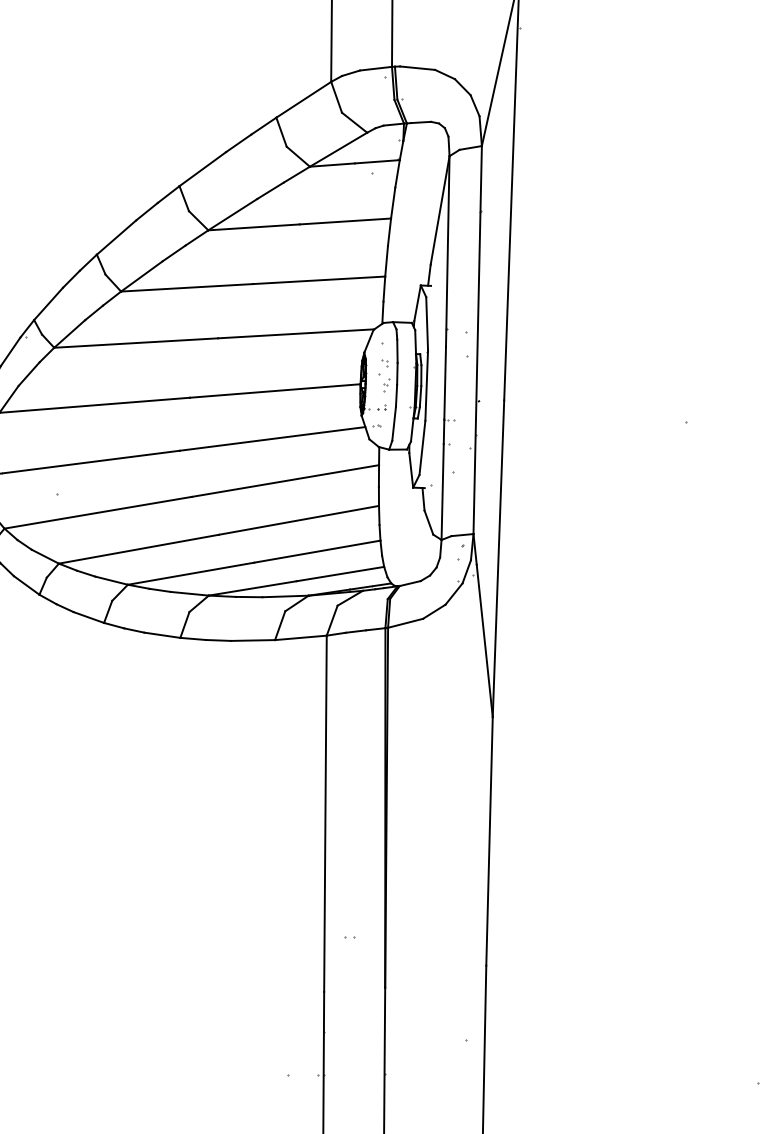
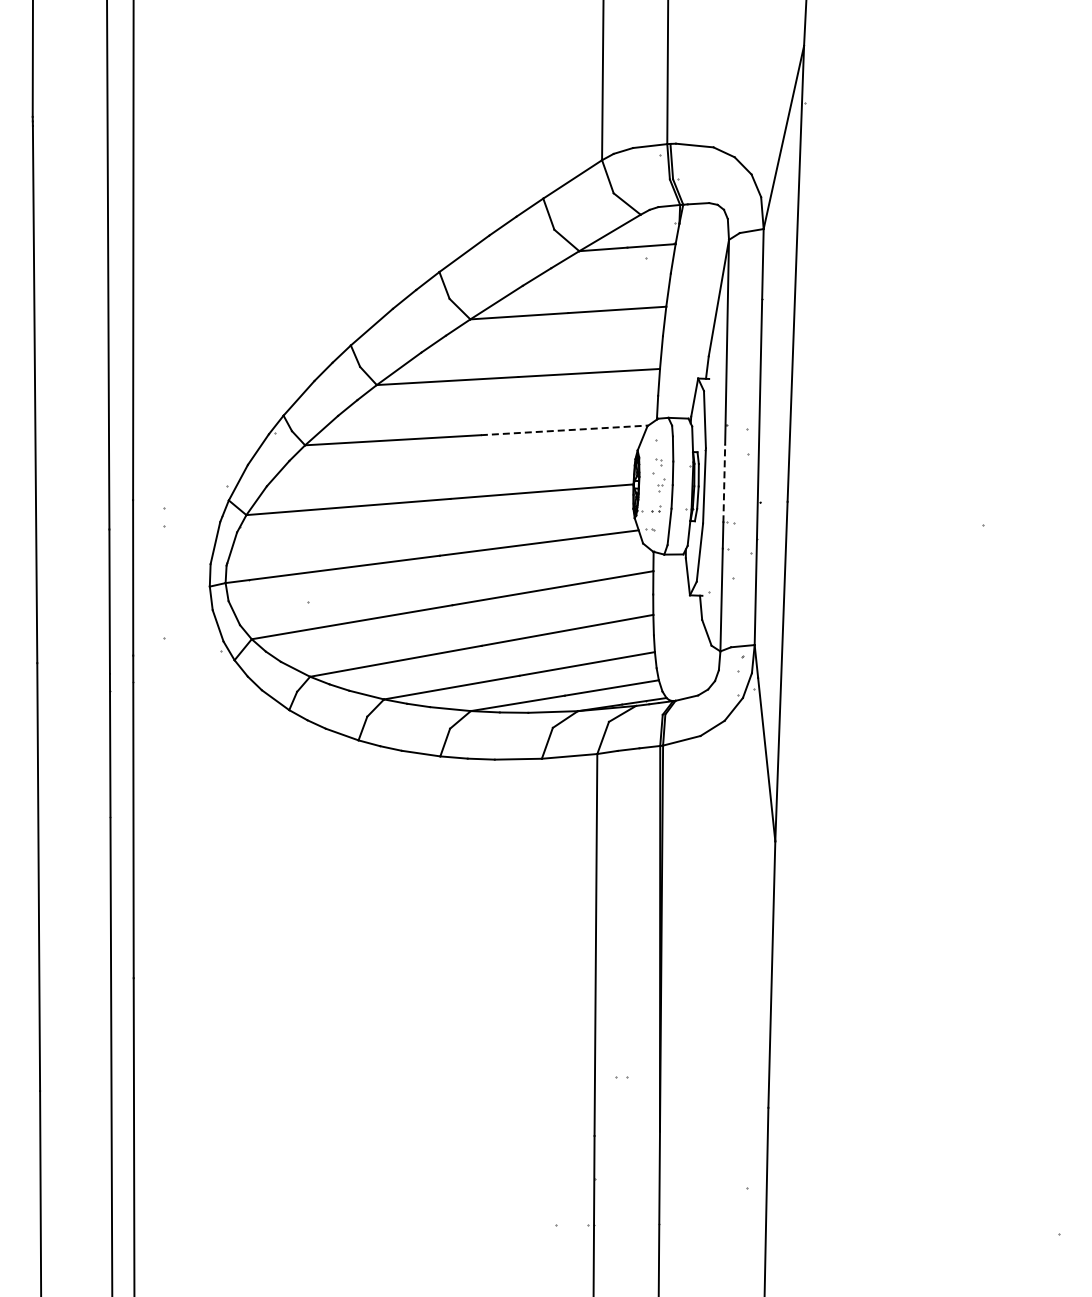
line: (296, 333) -> (564, 430), solid -> dashed
line: (445, 383) -> (724, 483), solid -> dashed

